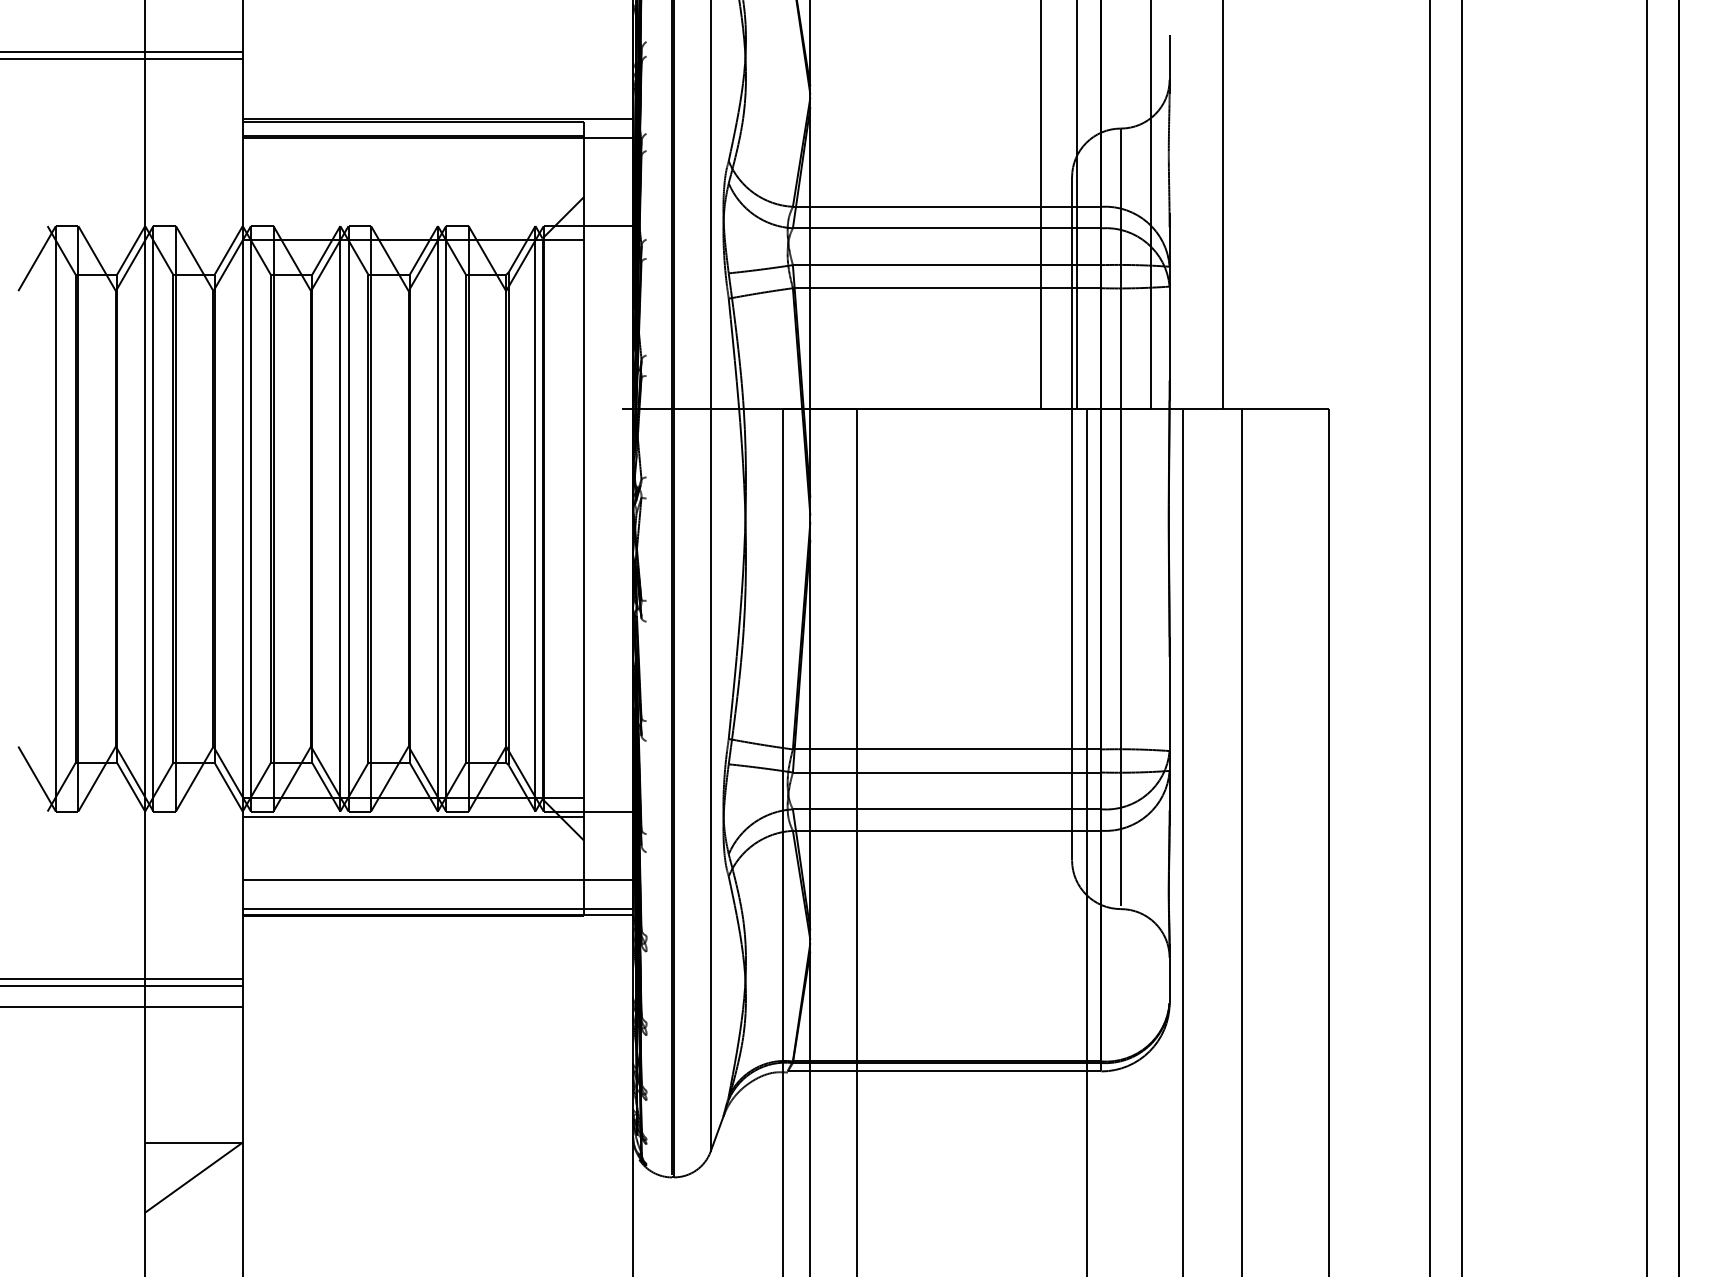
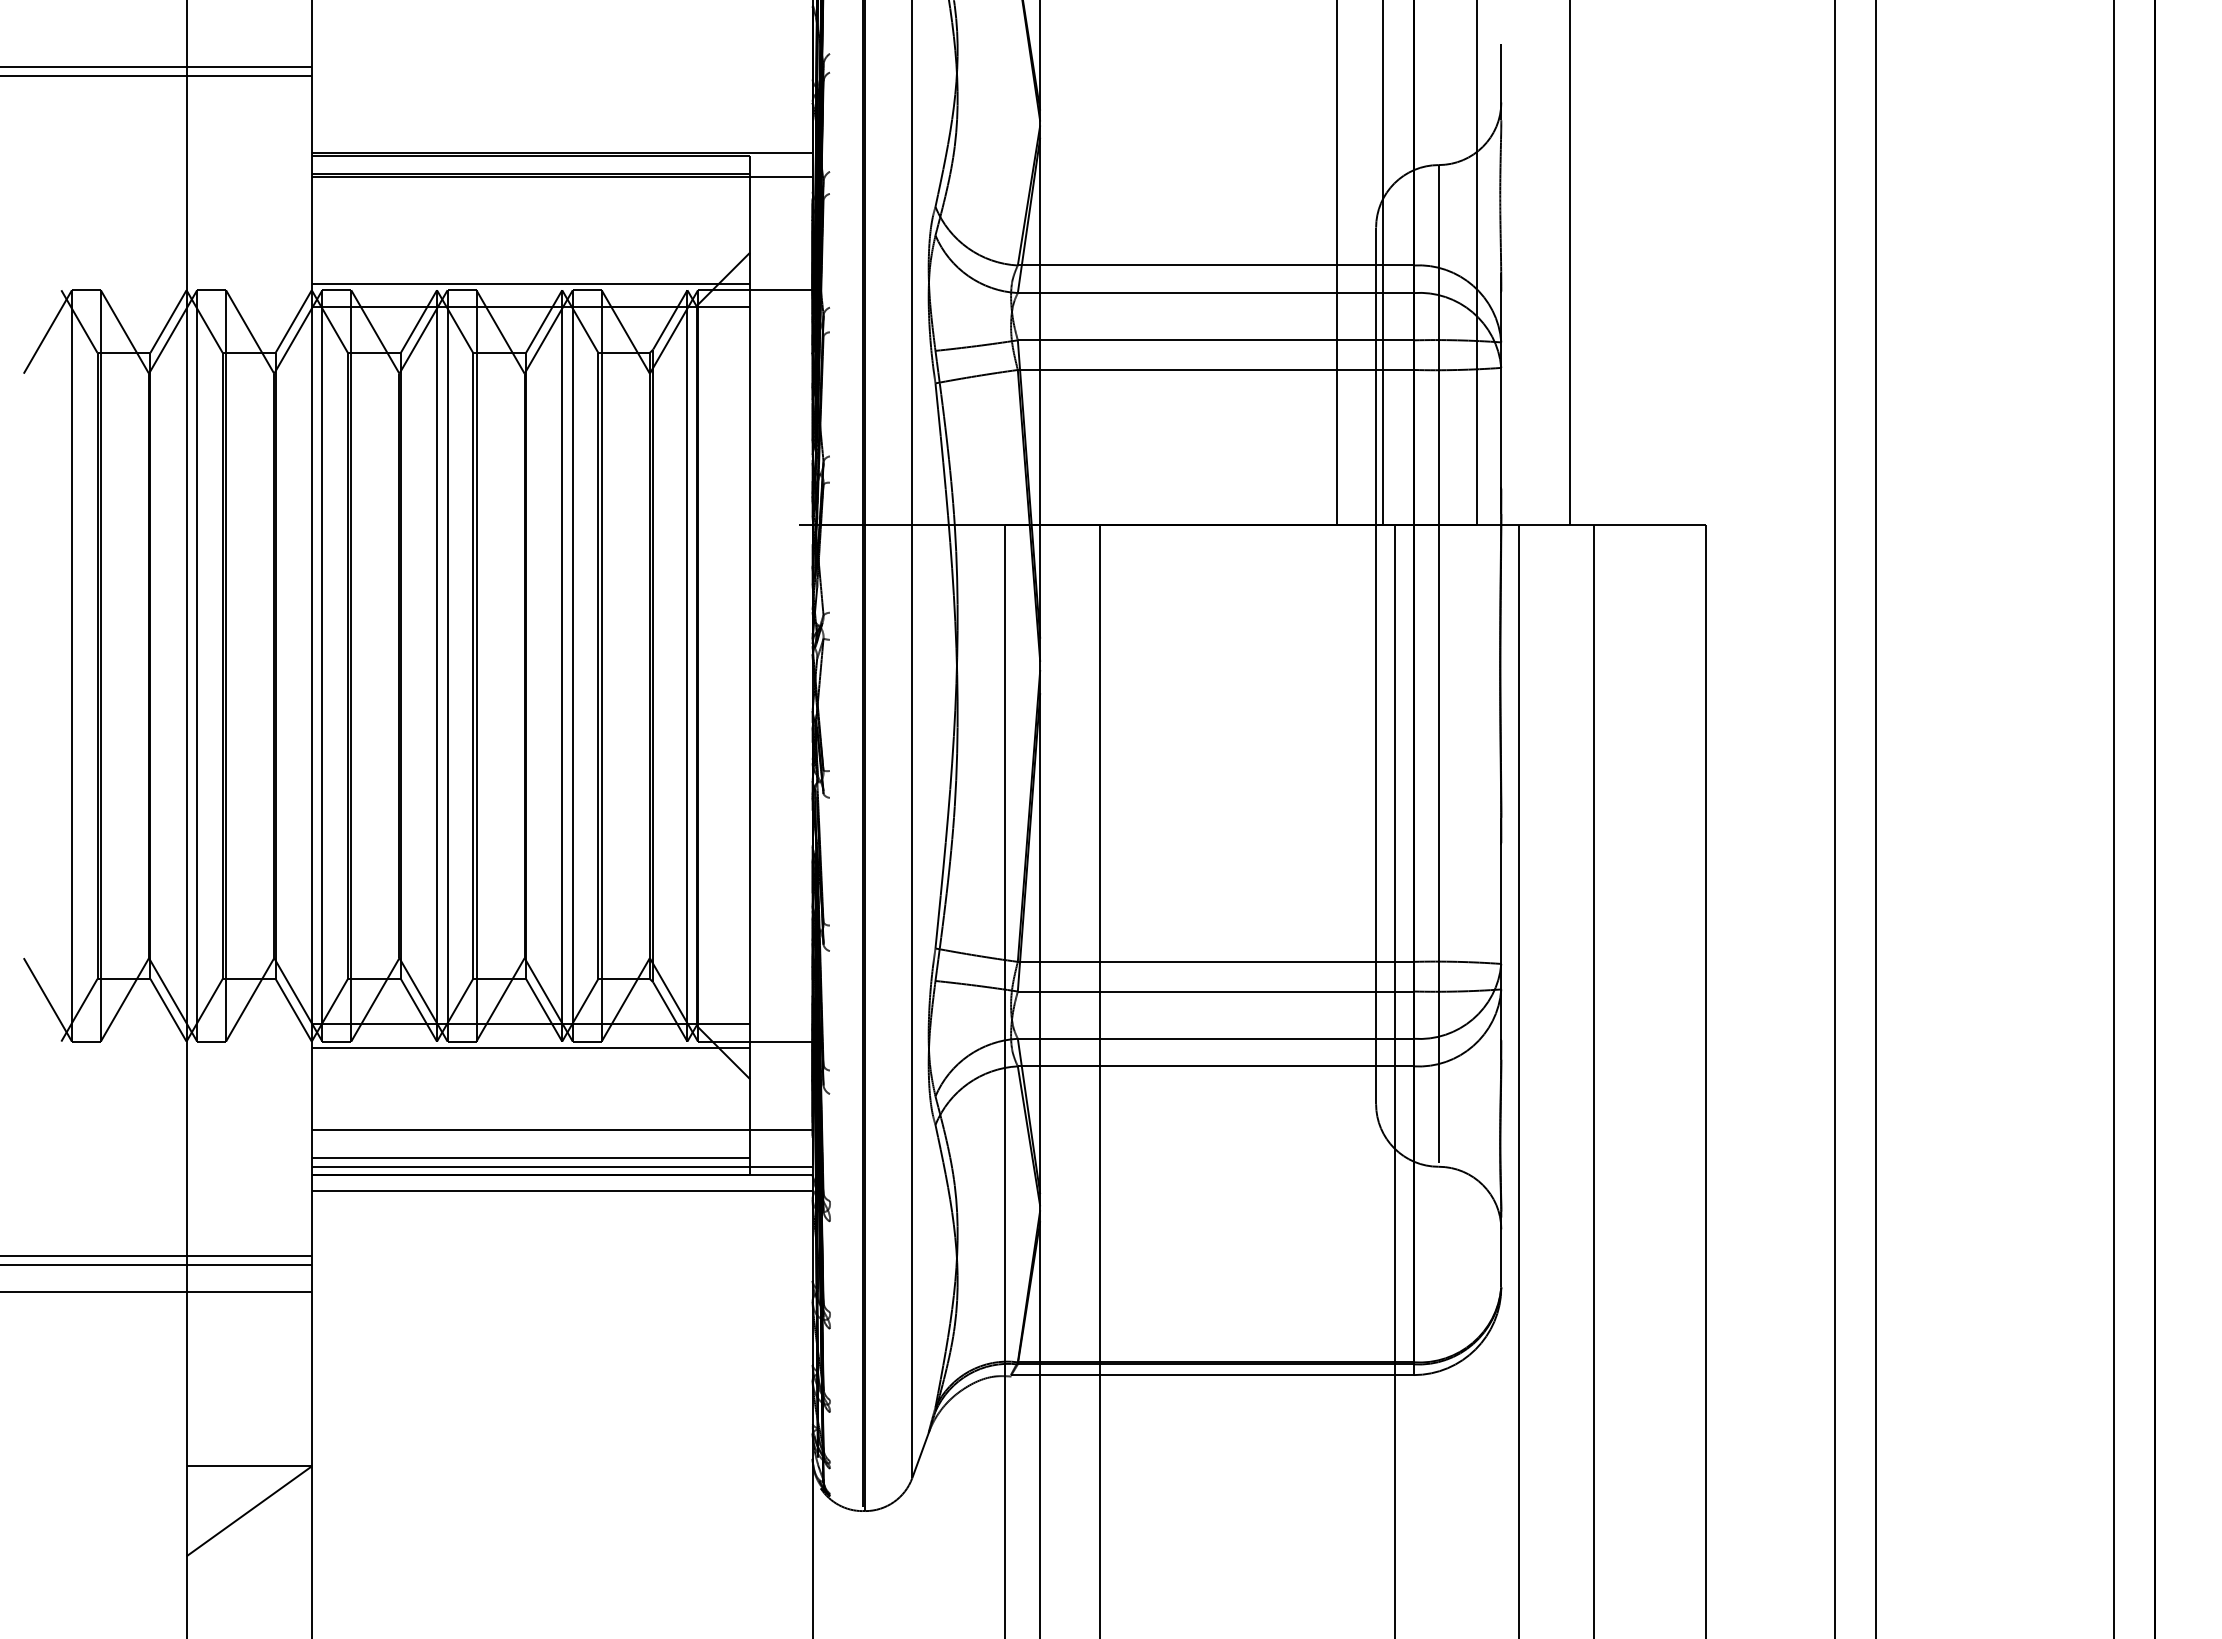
line: (413, 220) -> (530, 283), added
line: (413, 901) -> (530, 1157), added
line: (437, 928) -> (561, 1191), added

